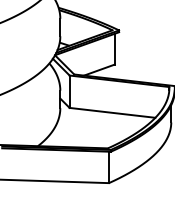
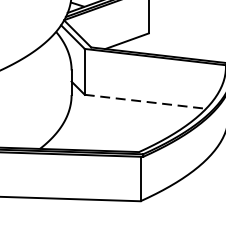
line: (113, 112) -> (146, 101), solid -> dashed

